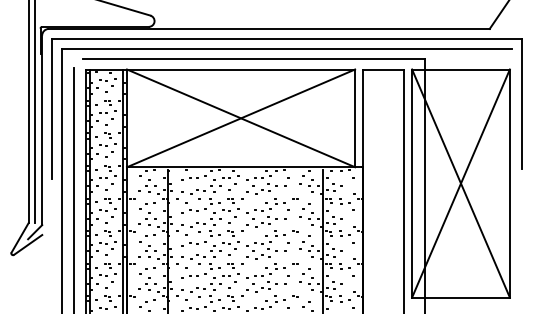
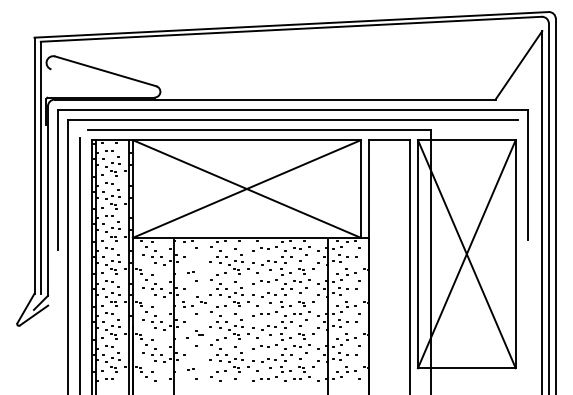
part: (188, 198) -> (194, 269), size x0.6
part: (188, 263) -> (194, 334), size x0.7
part: (188, 295) -> (194, 366), size x0.6

